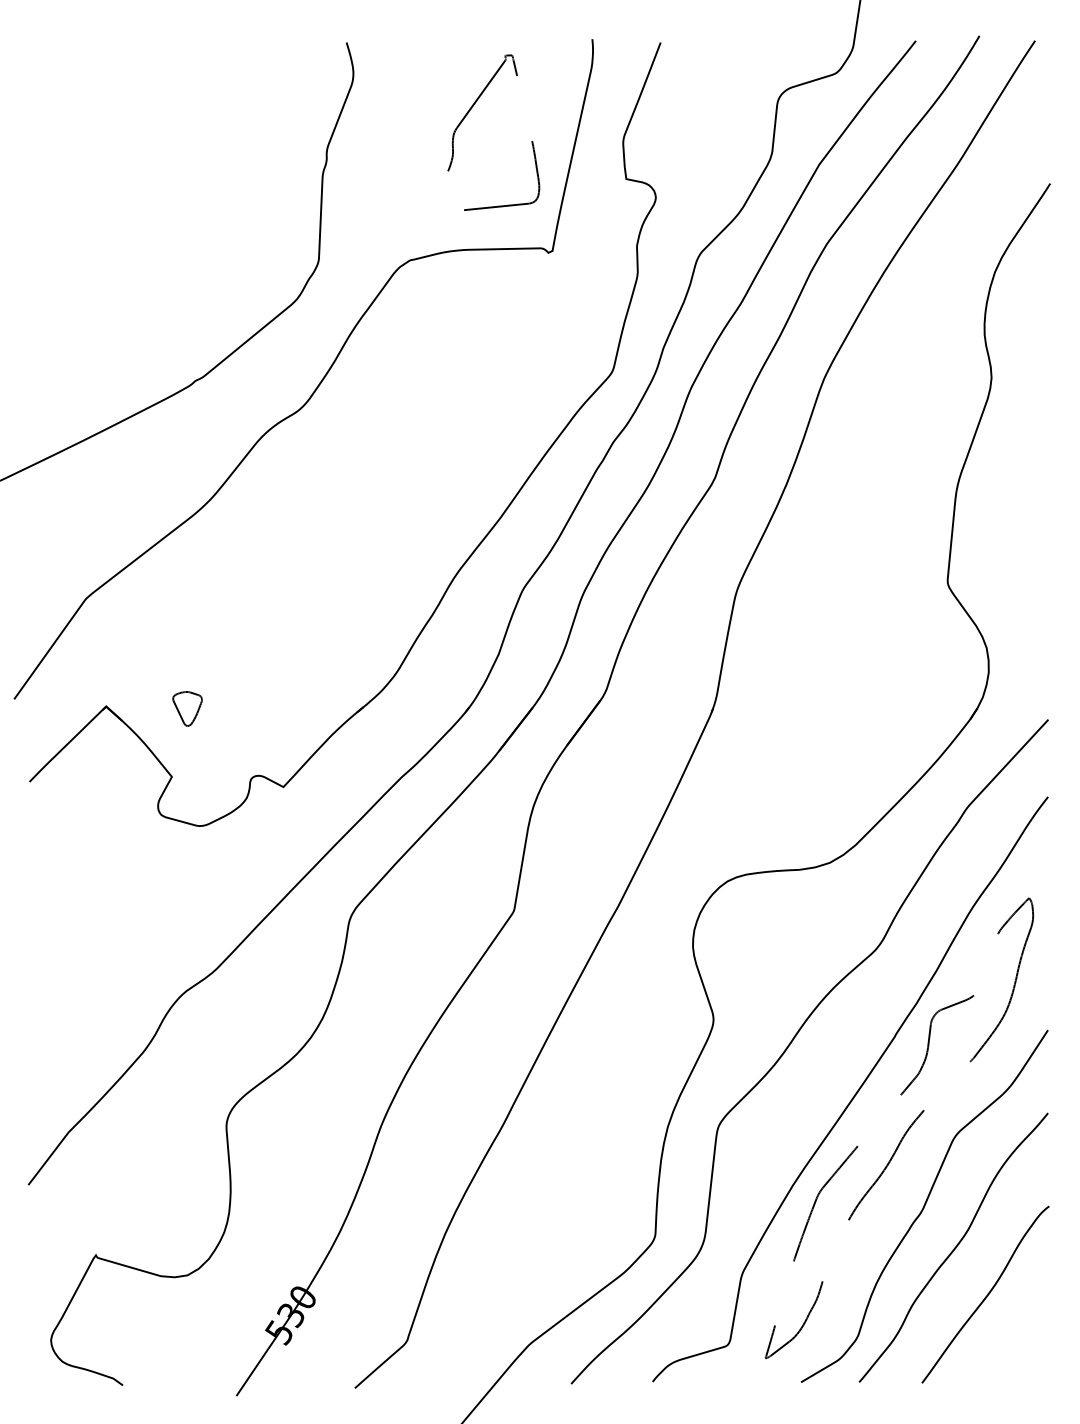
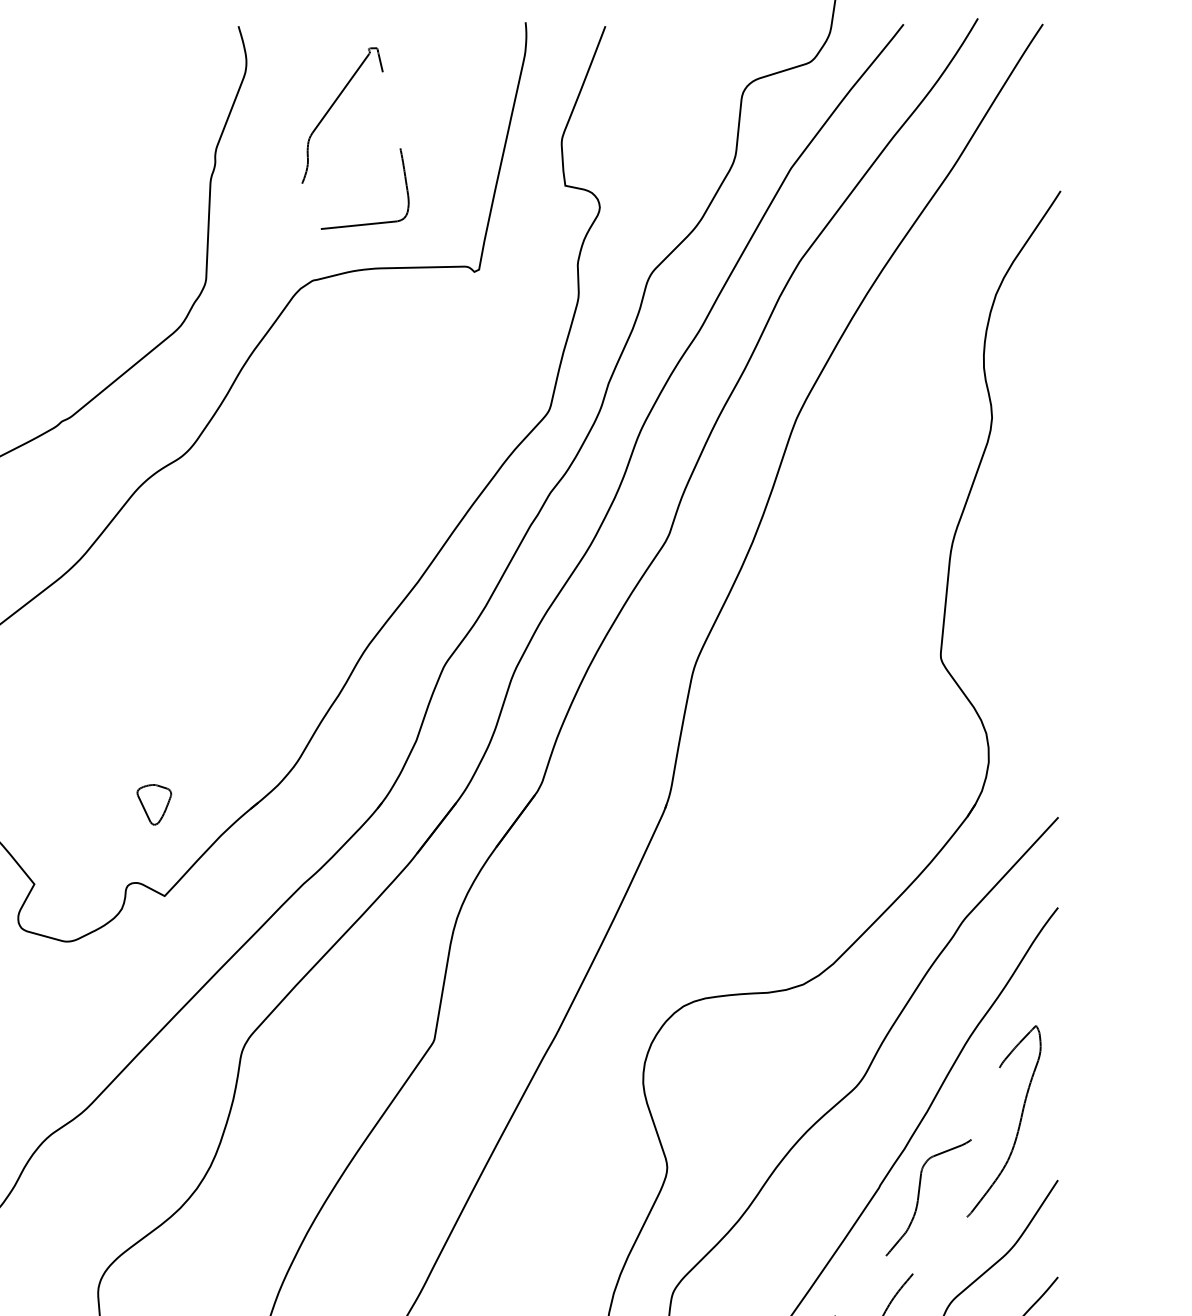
part: (467, 115) -> (324, 118), moved
part: (187, 708) -> (154, 804), moved

